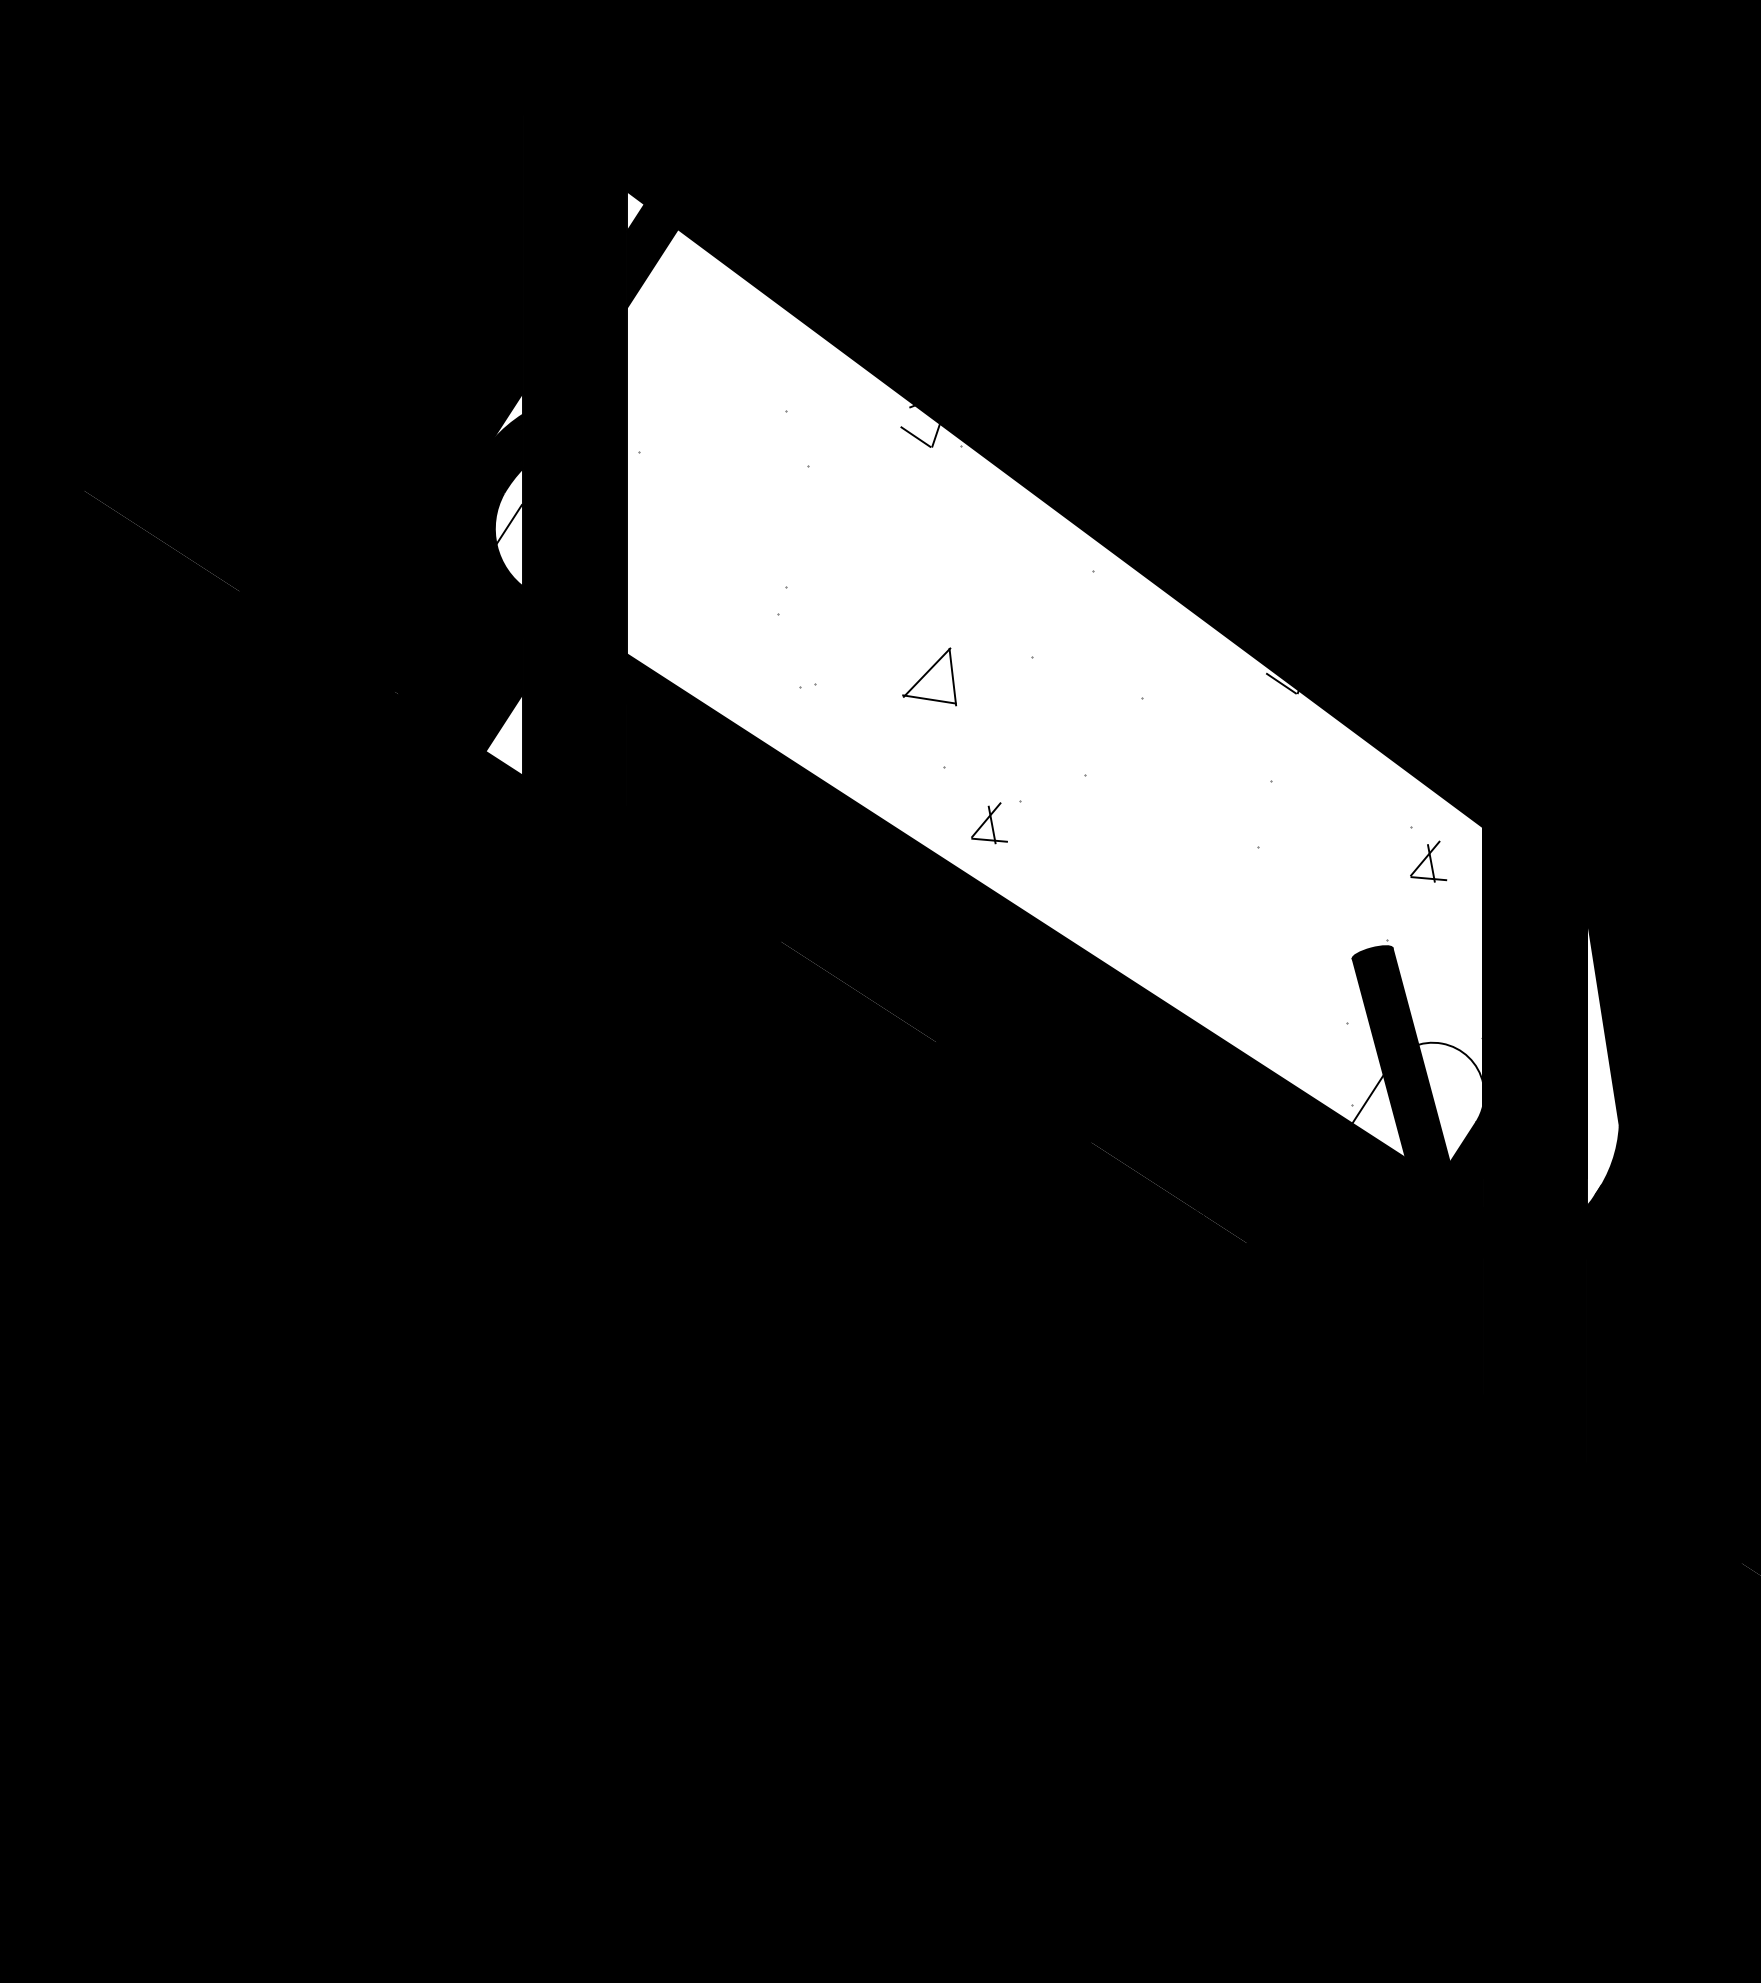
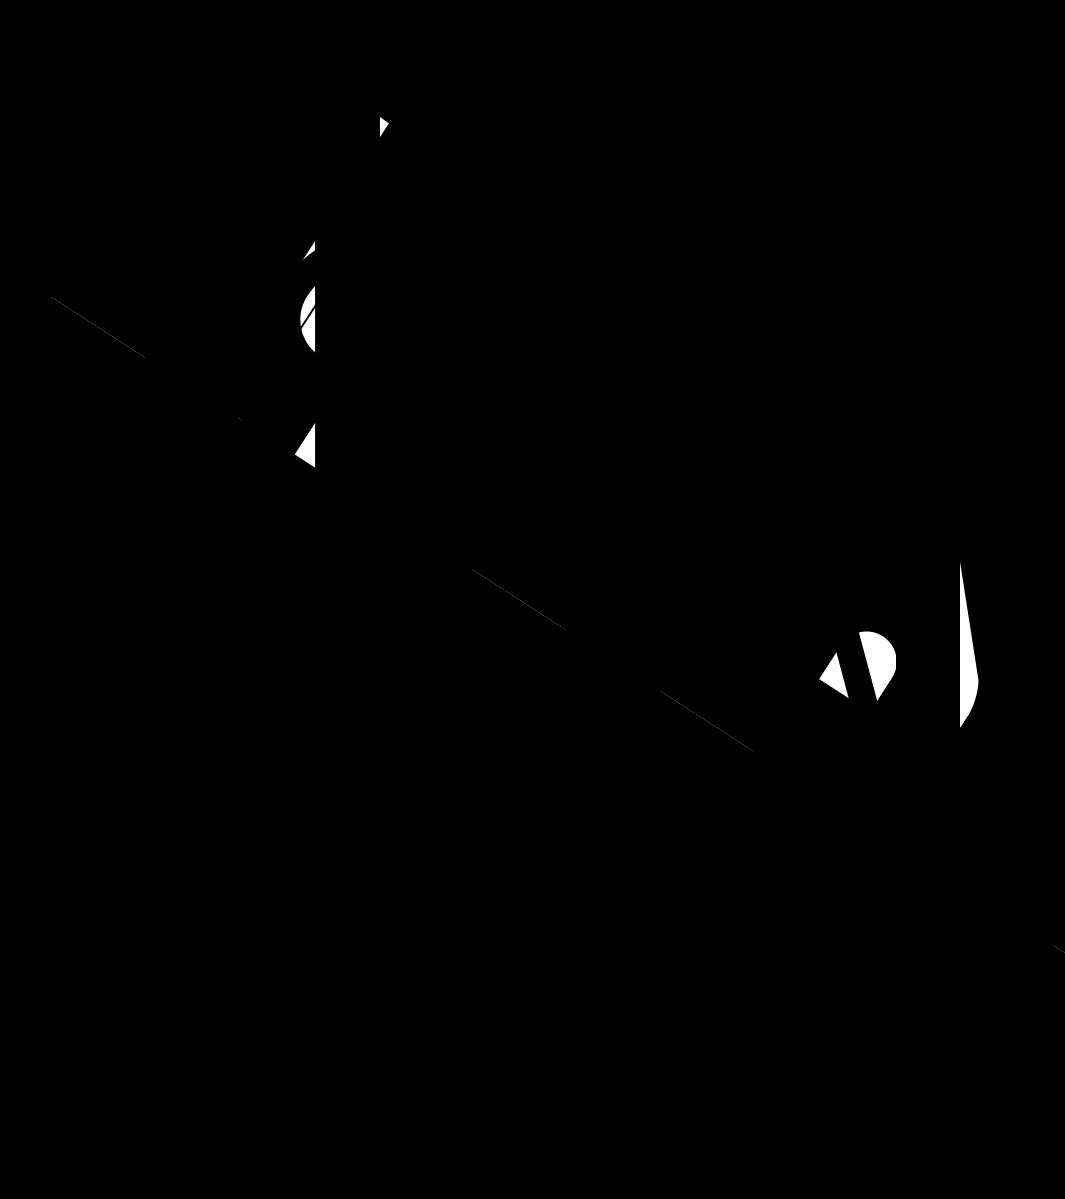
fill: (1054, 659) -> (637, 398), added

